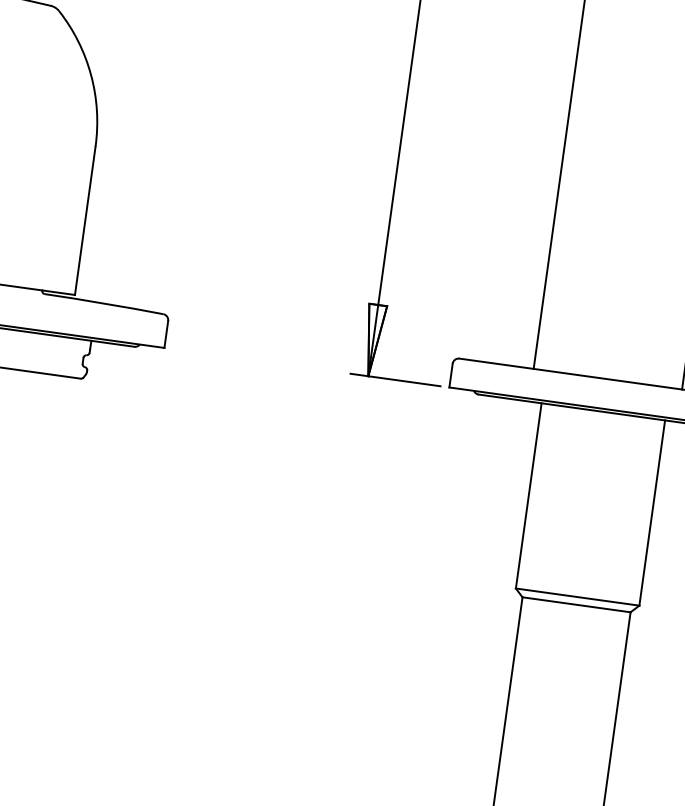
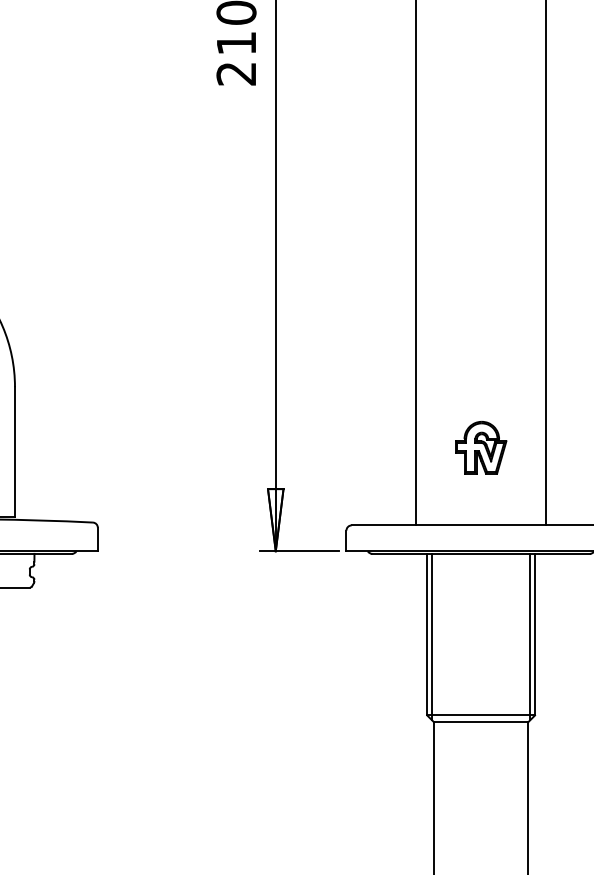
part: (620, 289) -> (481, 447), added
line: (533, 498) -> (431, 636), added
line: (646, 514) -> (530, 636), added

